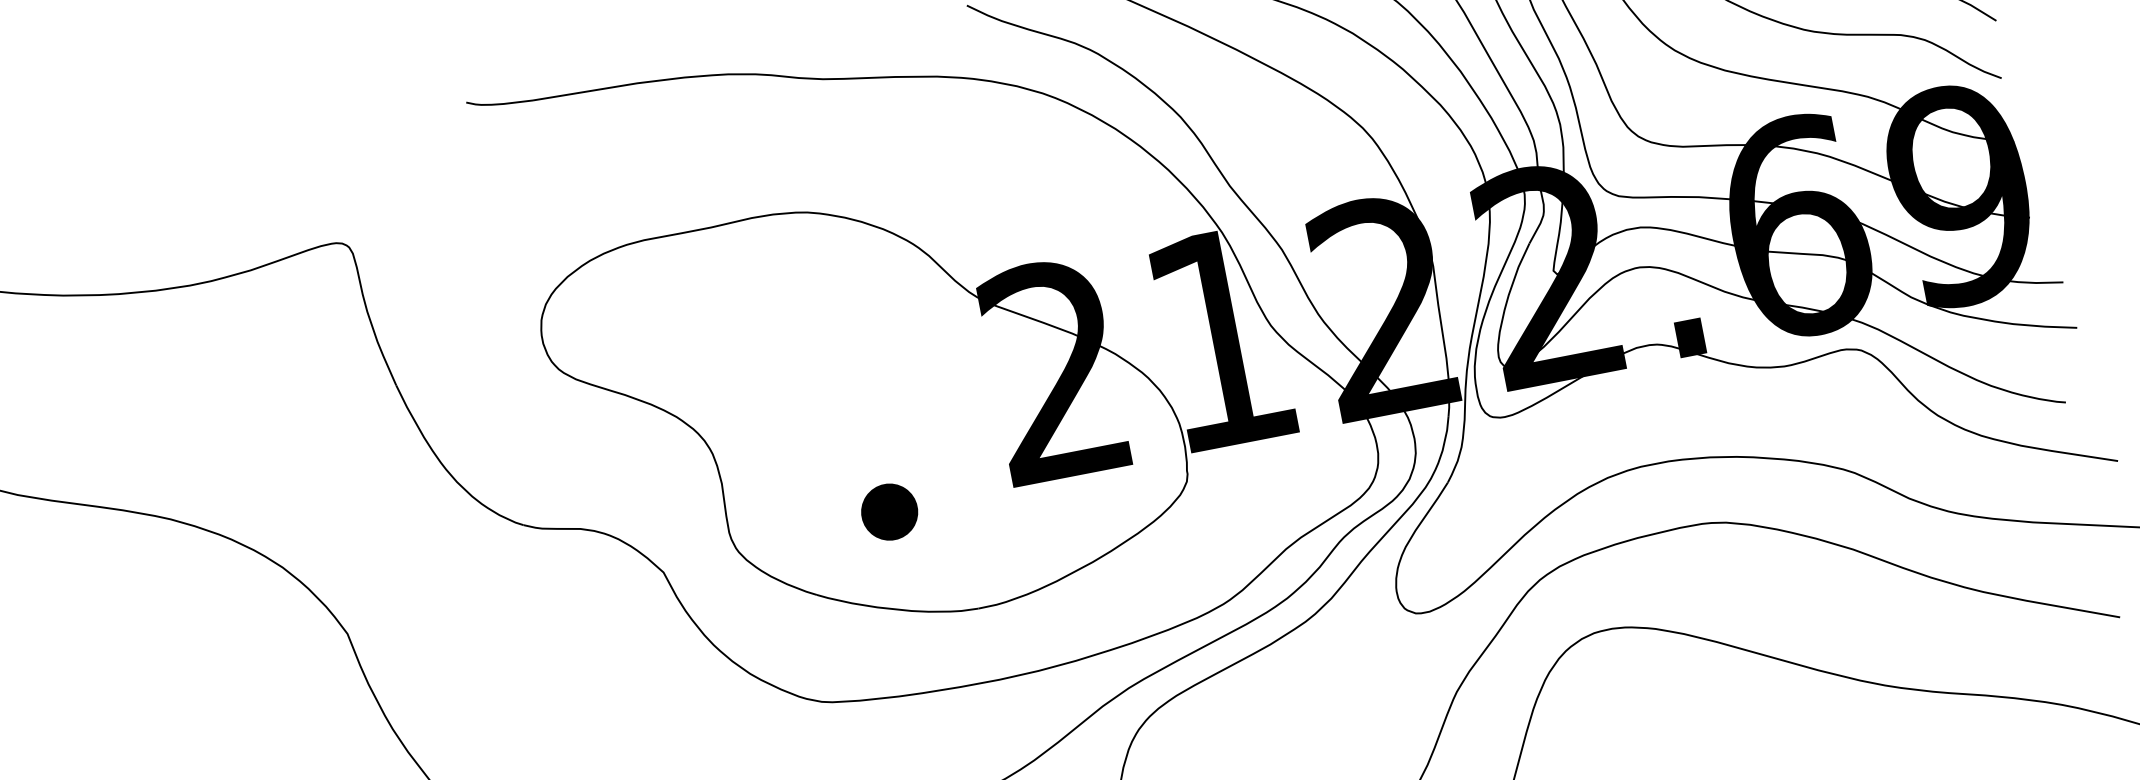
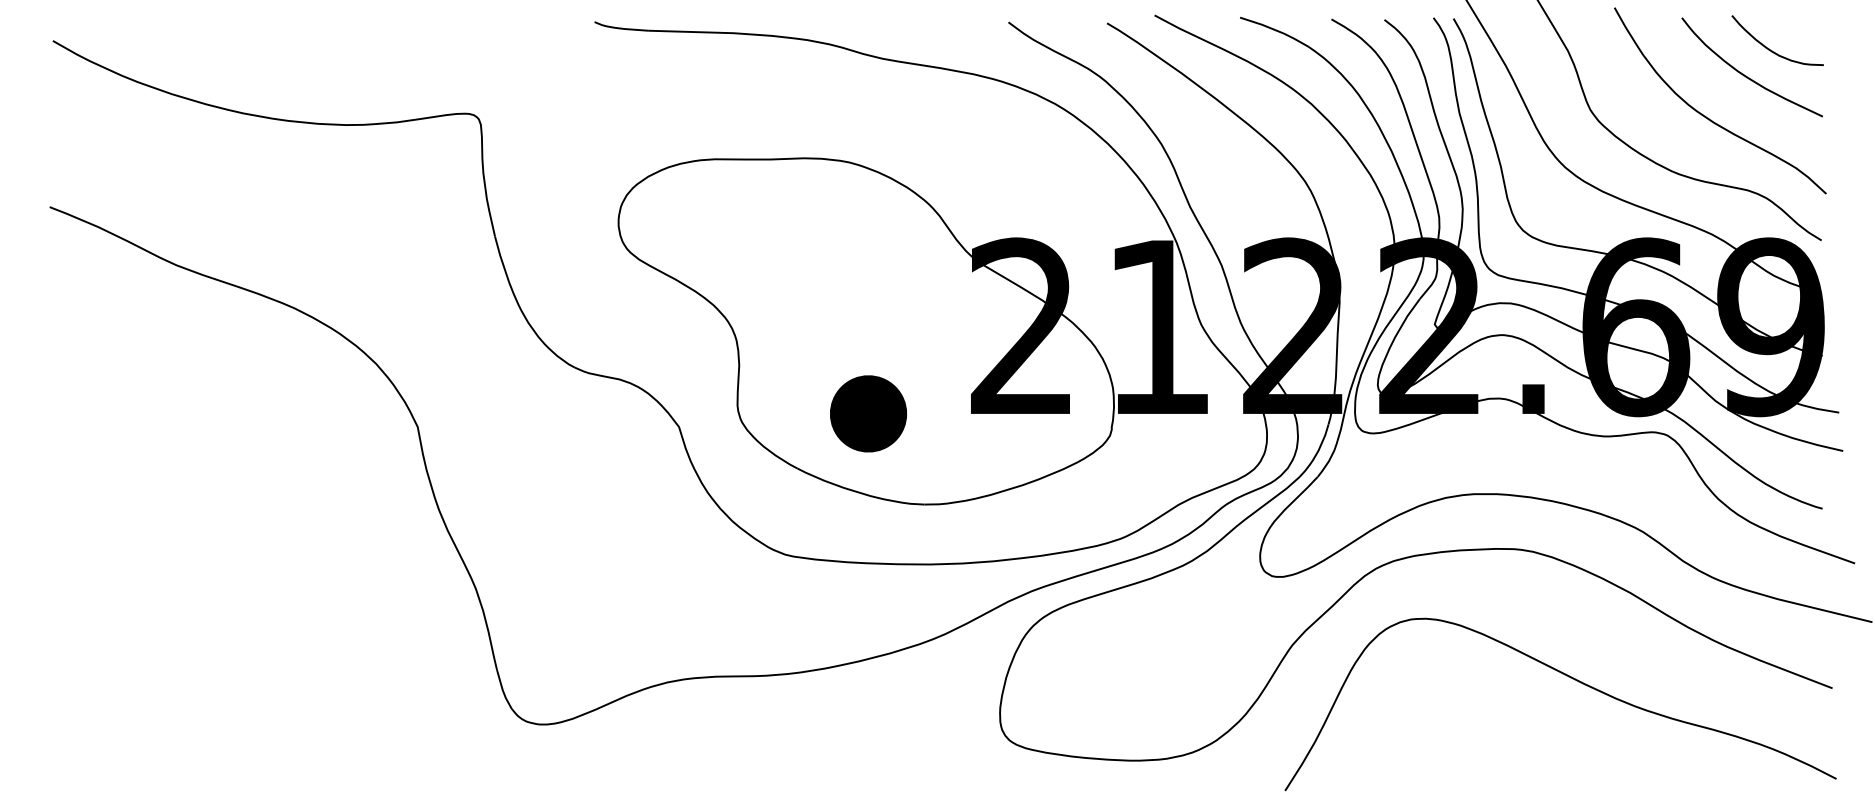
part: (889, 511) -> (868, 413), size x1.67

